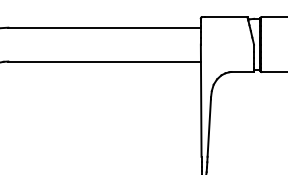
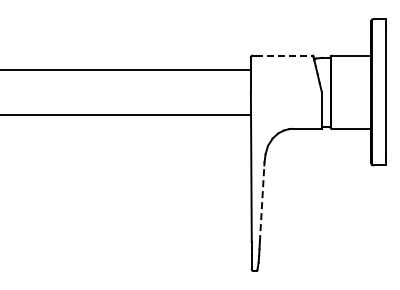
line: (226, 17) -> (285, 55), solid -> dashed
line: (209, 127) -> (262, 203), solid -> dashed

